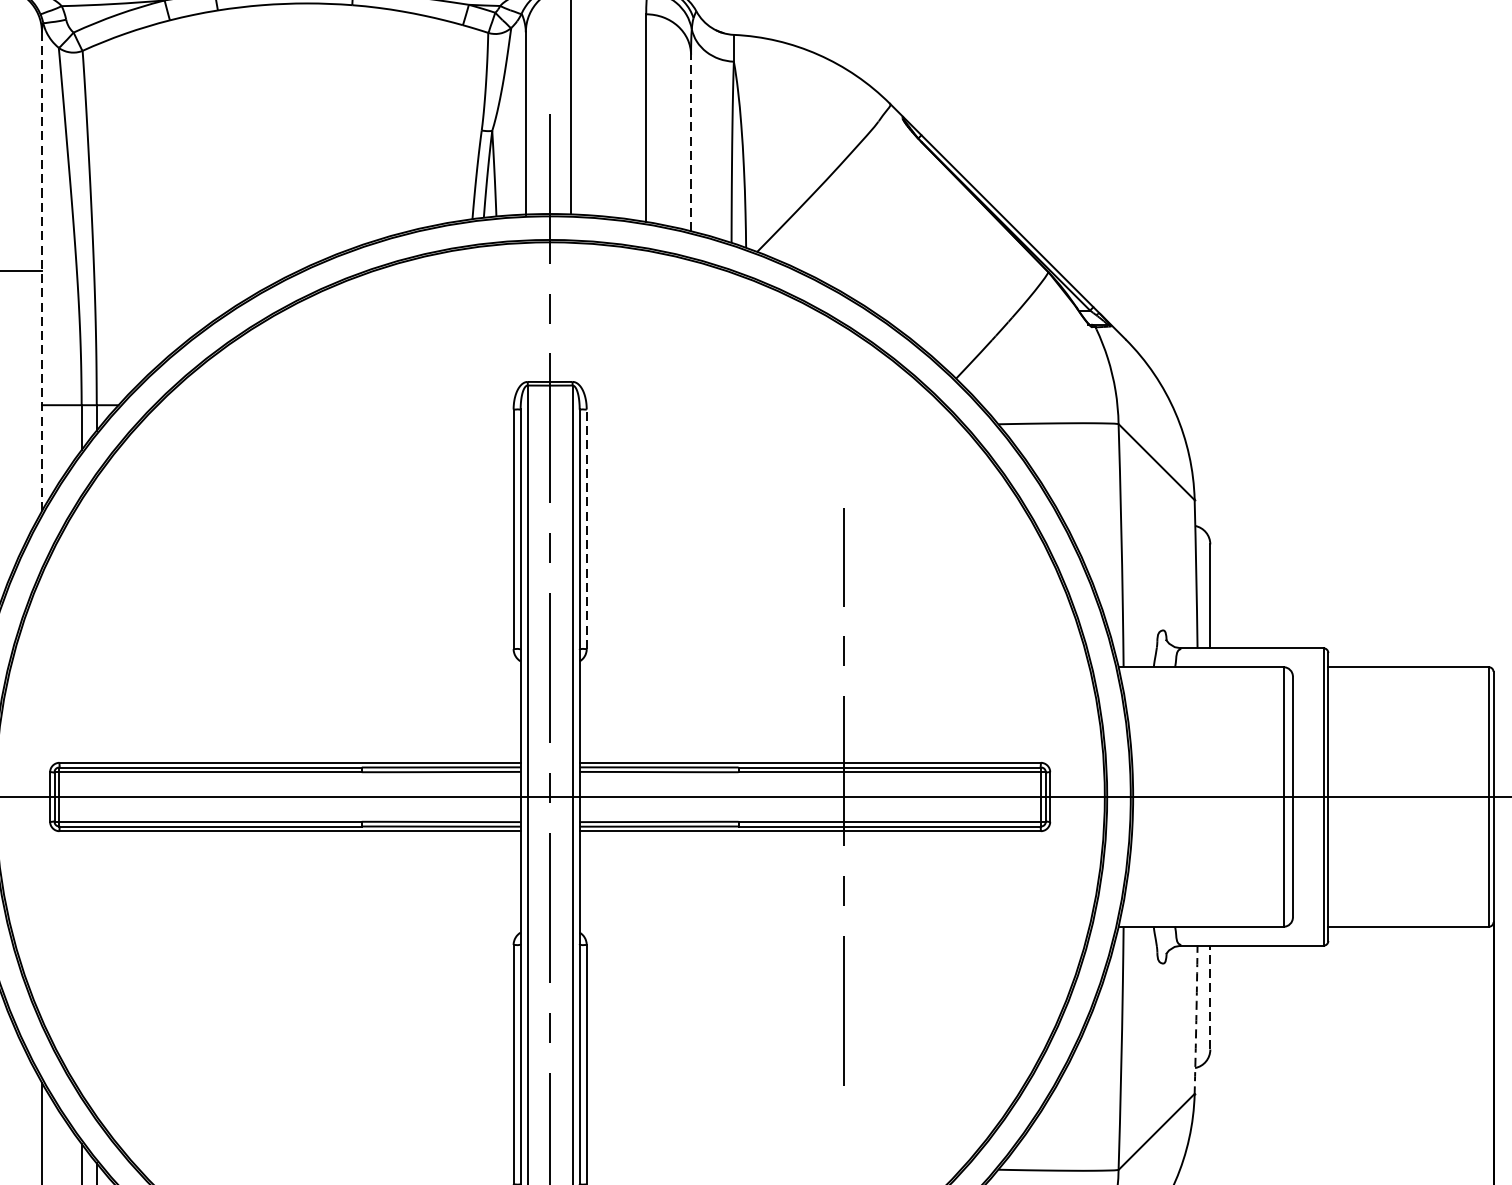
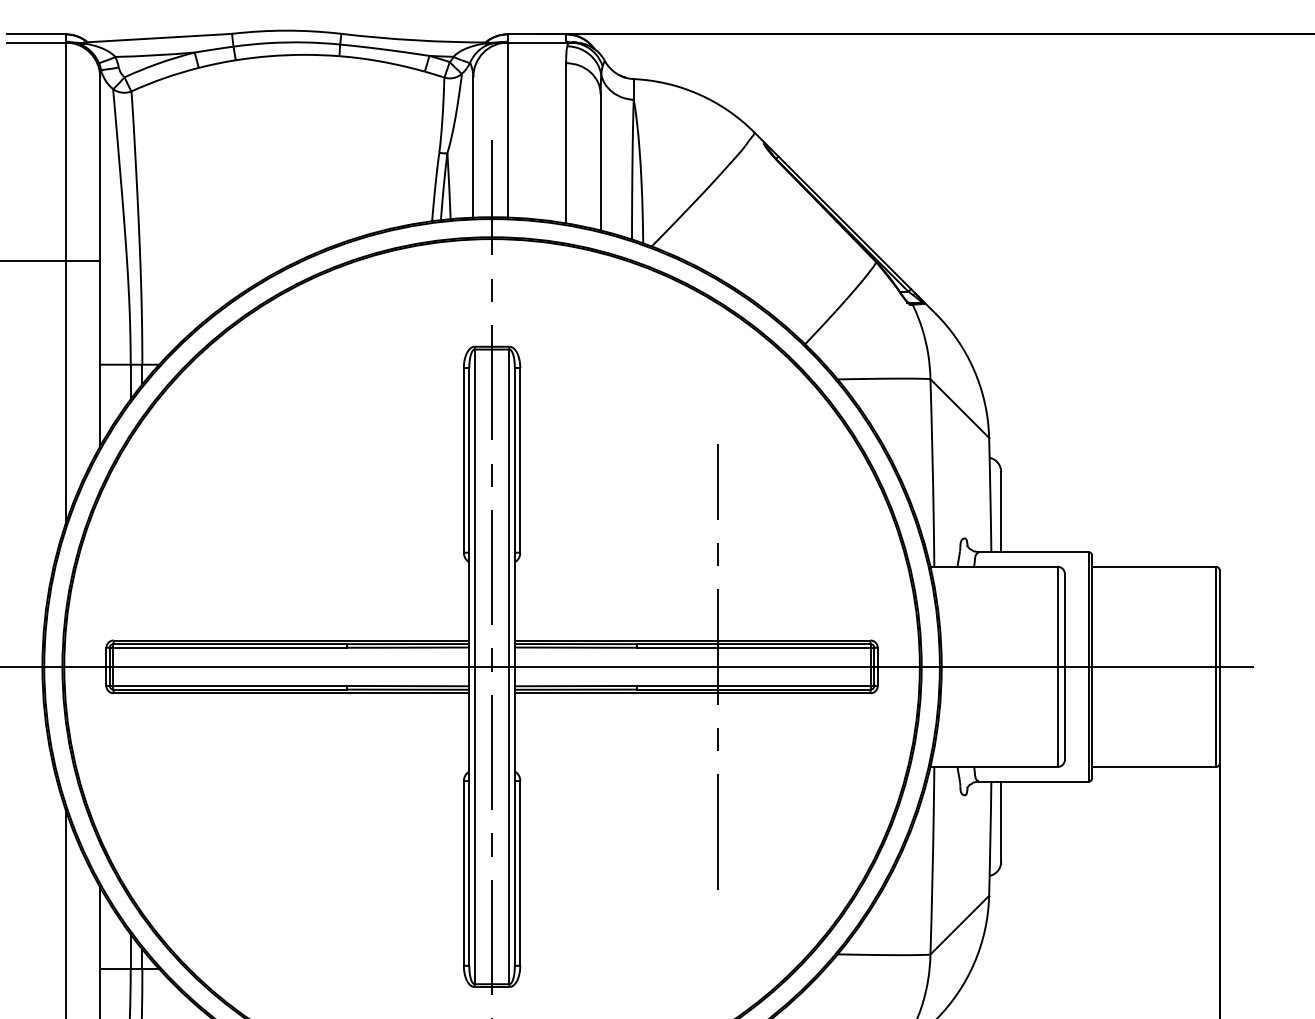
line: (690, 143) -> (600, 162), dashed -> solid
line: (42, 271) -> (100, 261), dashed -> solid
line: (587, 528) -> (520, 459), dashed -> solid
line: (1210, 997) -> (1001, 821), dashed -> solid
arc: (1196, 1020) -> (990, 839), dashed -> solid

